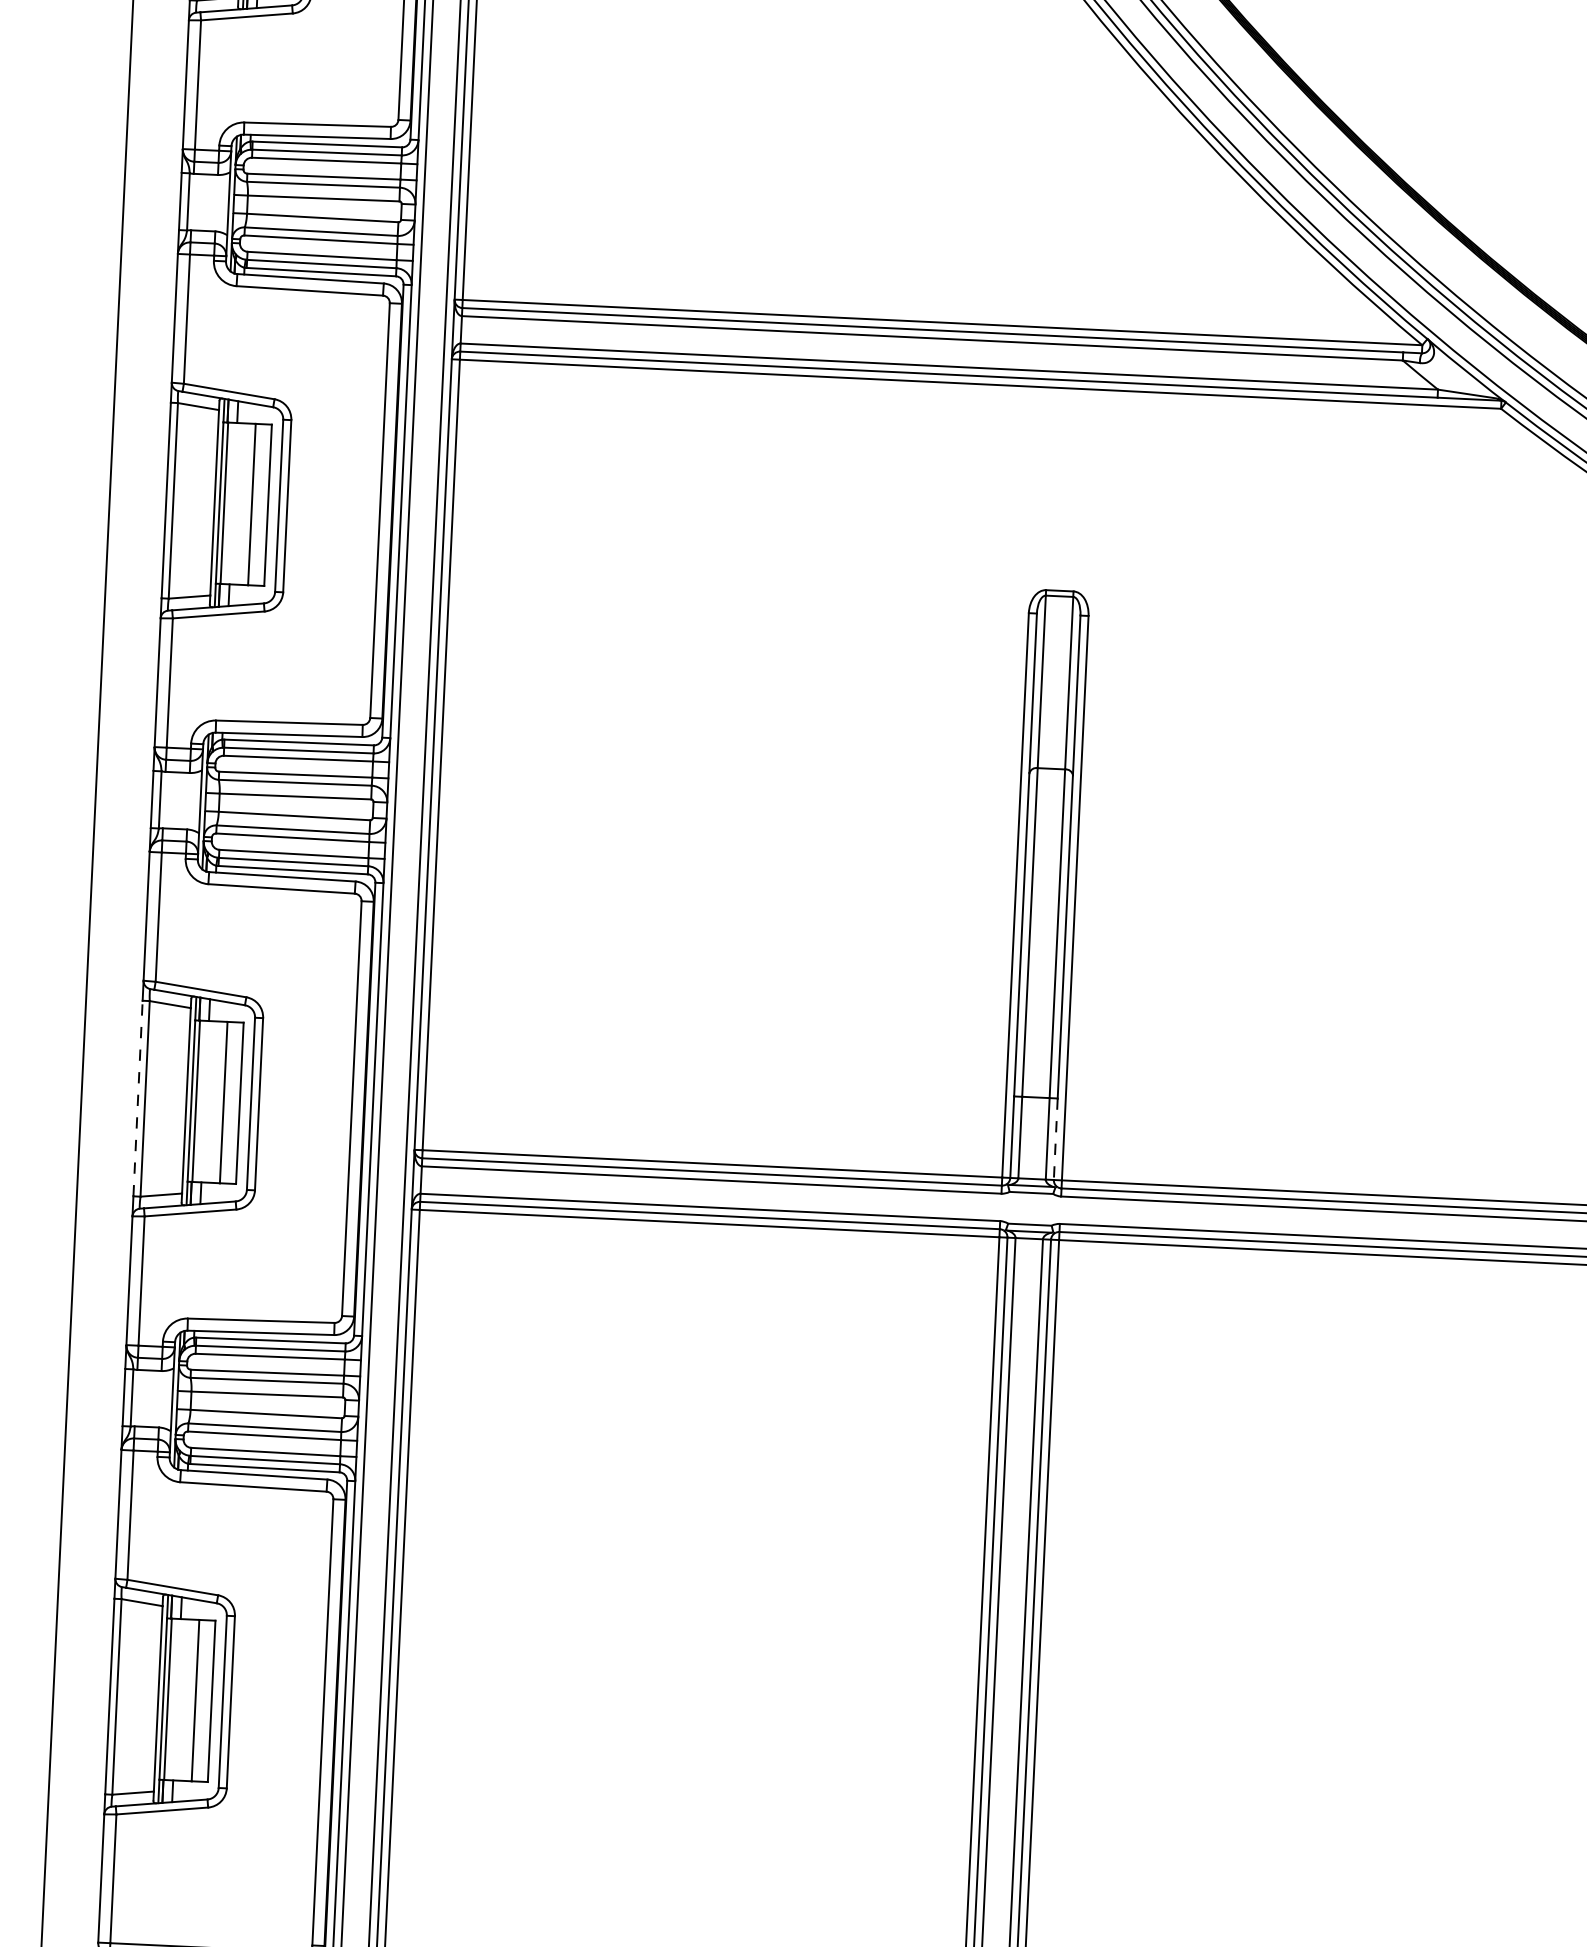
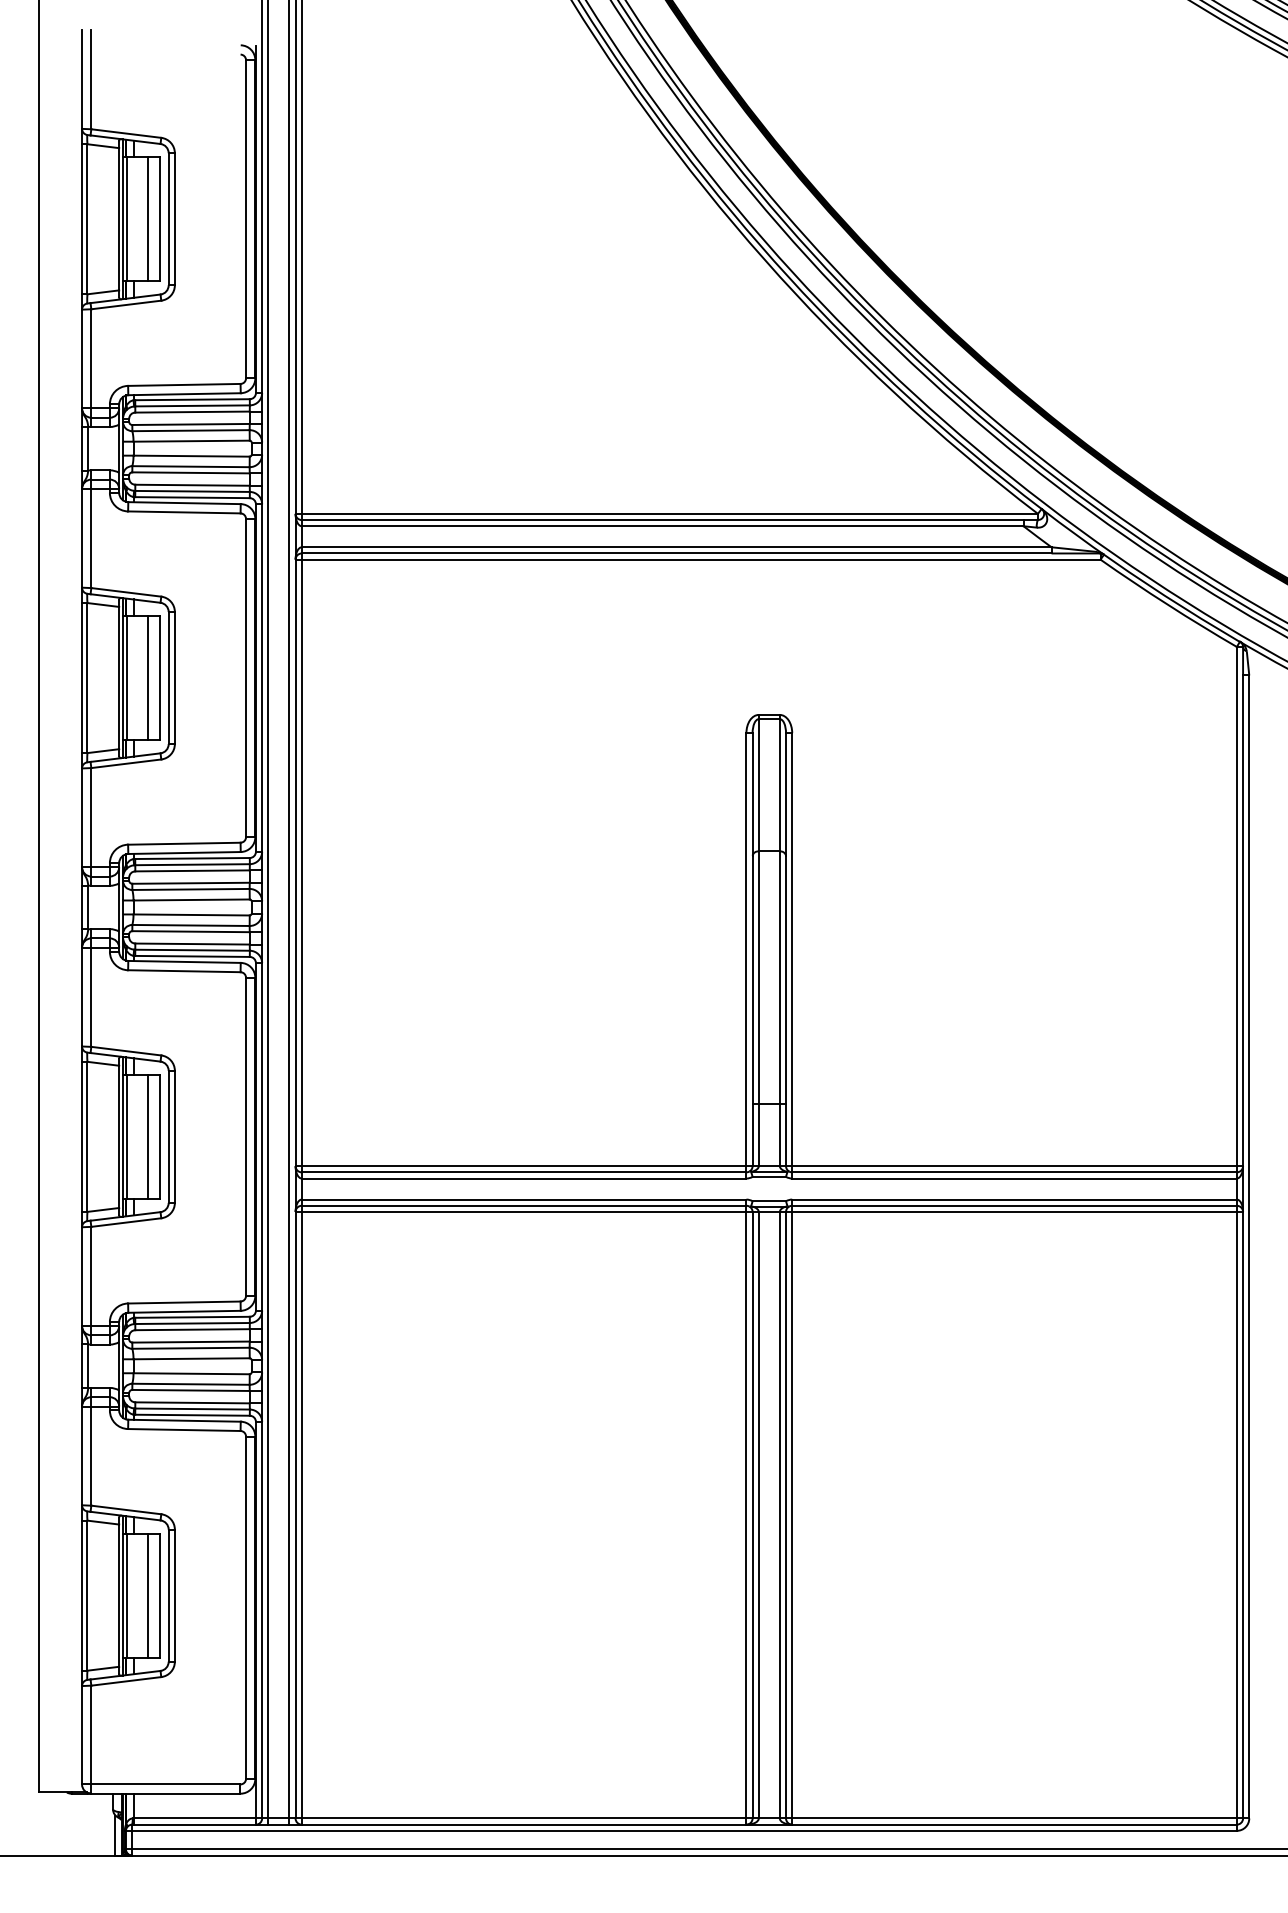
line: (138, 1098) -> (82, 1136), dashed -> solid
line: (1056, 1140) -> (786, 1135), dashed -> solid

